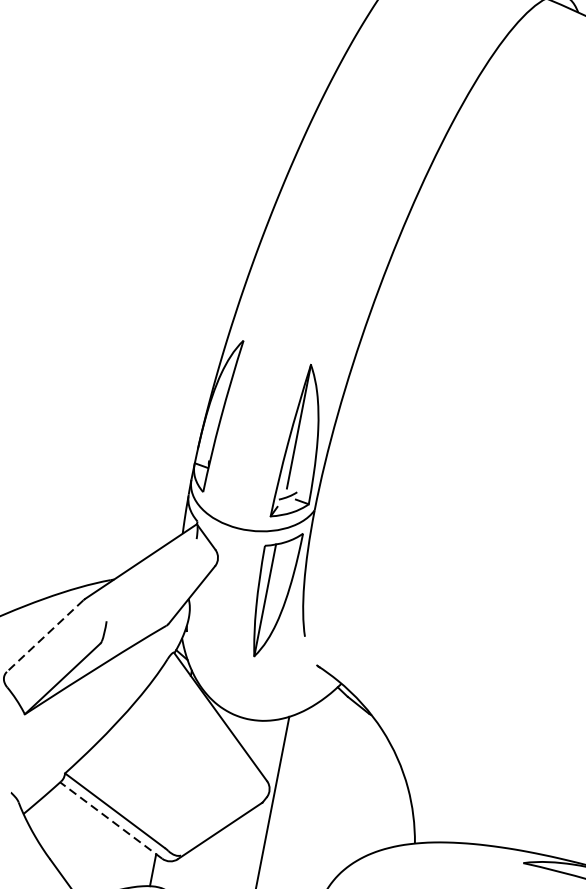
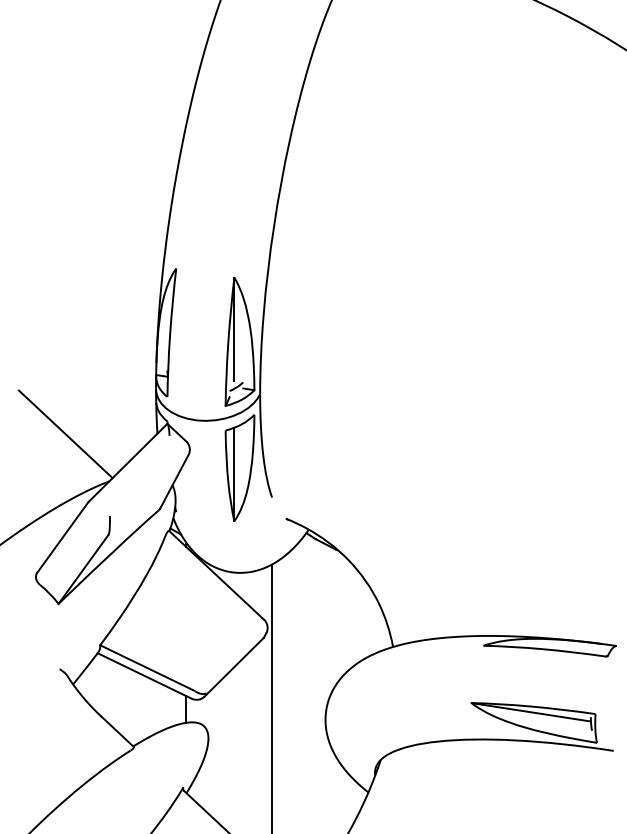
line: (72, 513) -> (65, 434), added
line: (45, 635) -> (62, 537), dashed -> solid
line: (111, 819) -> (144, 675), dashed -> solid

